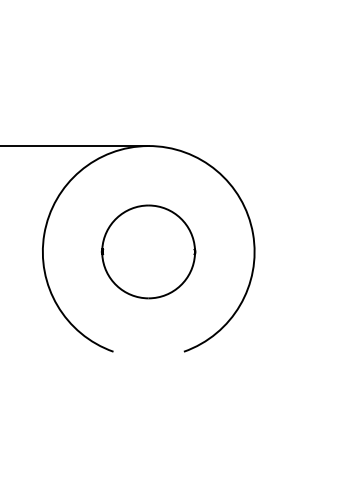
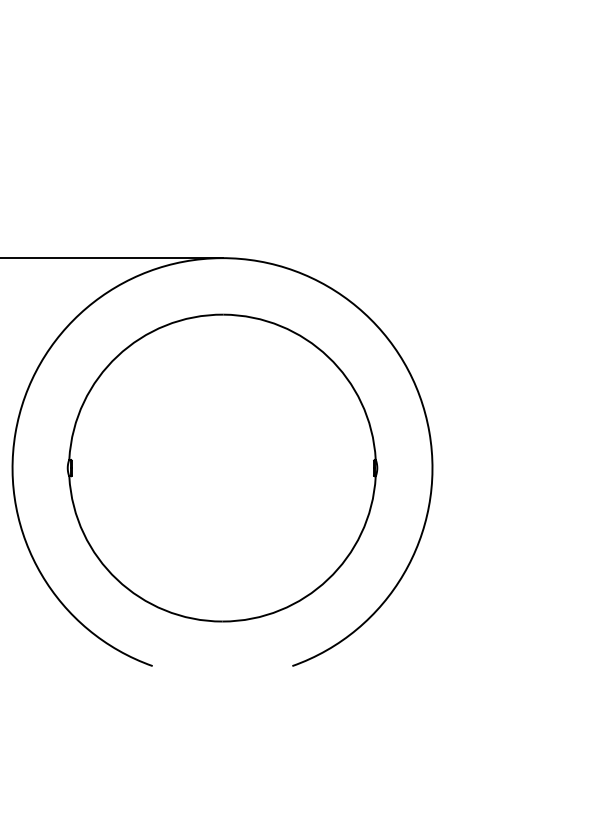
part: (148, 251) -> (222, 467), size x1.67

